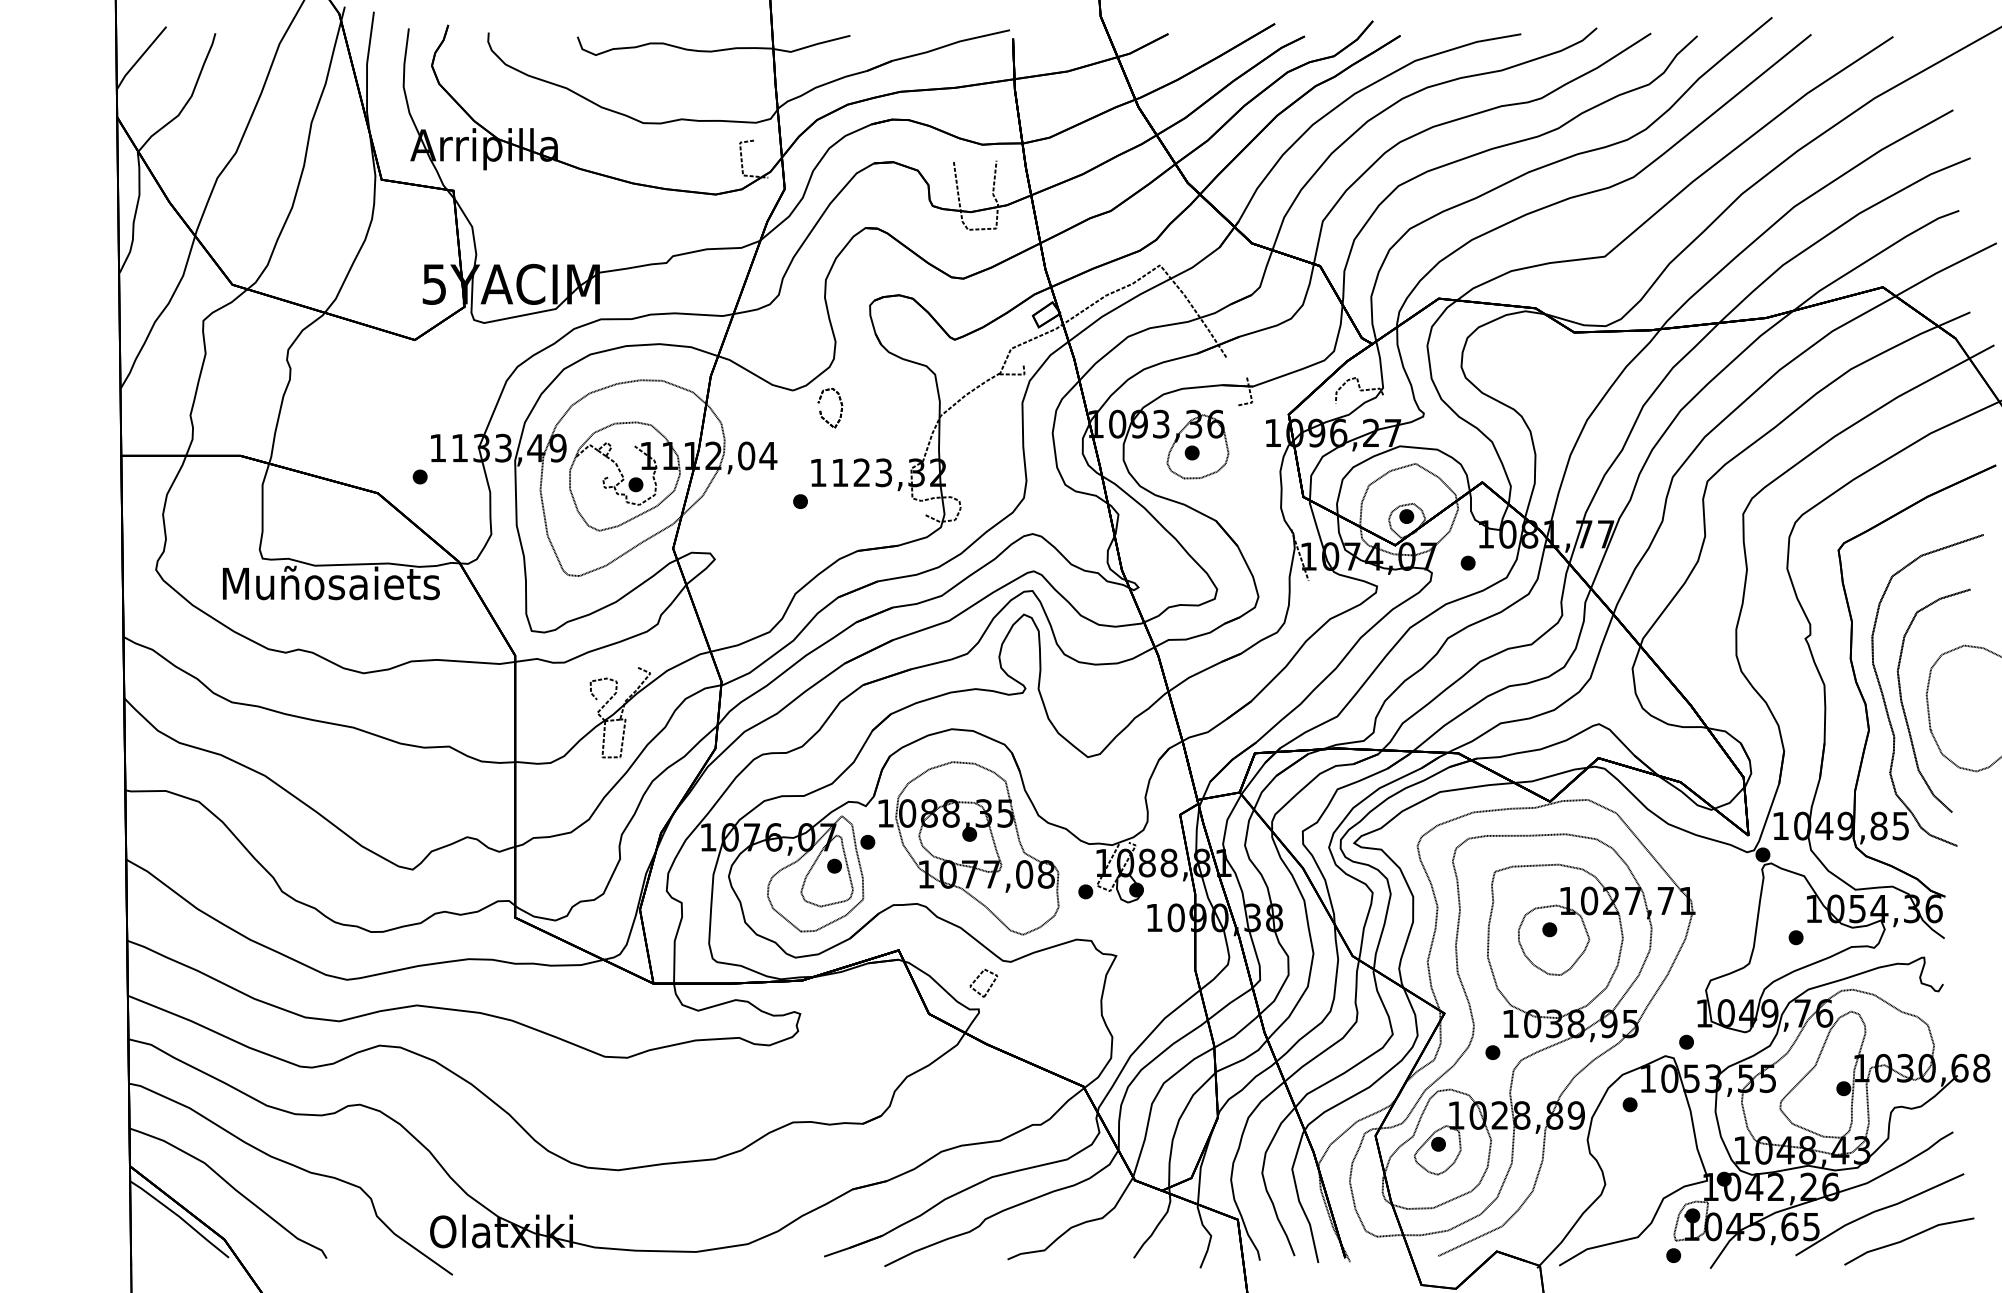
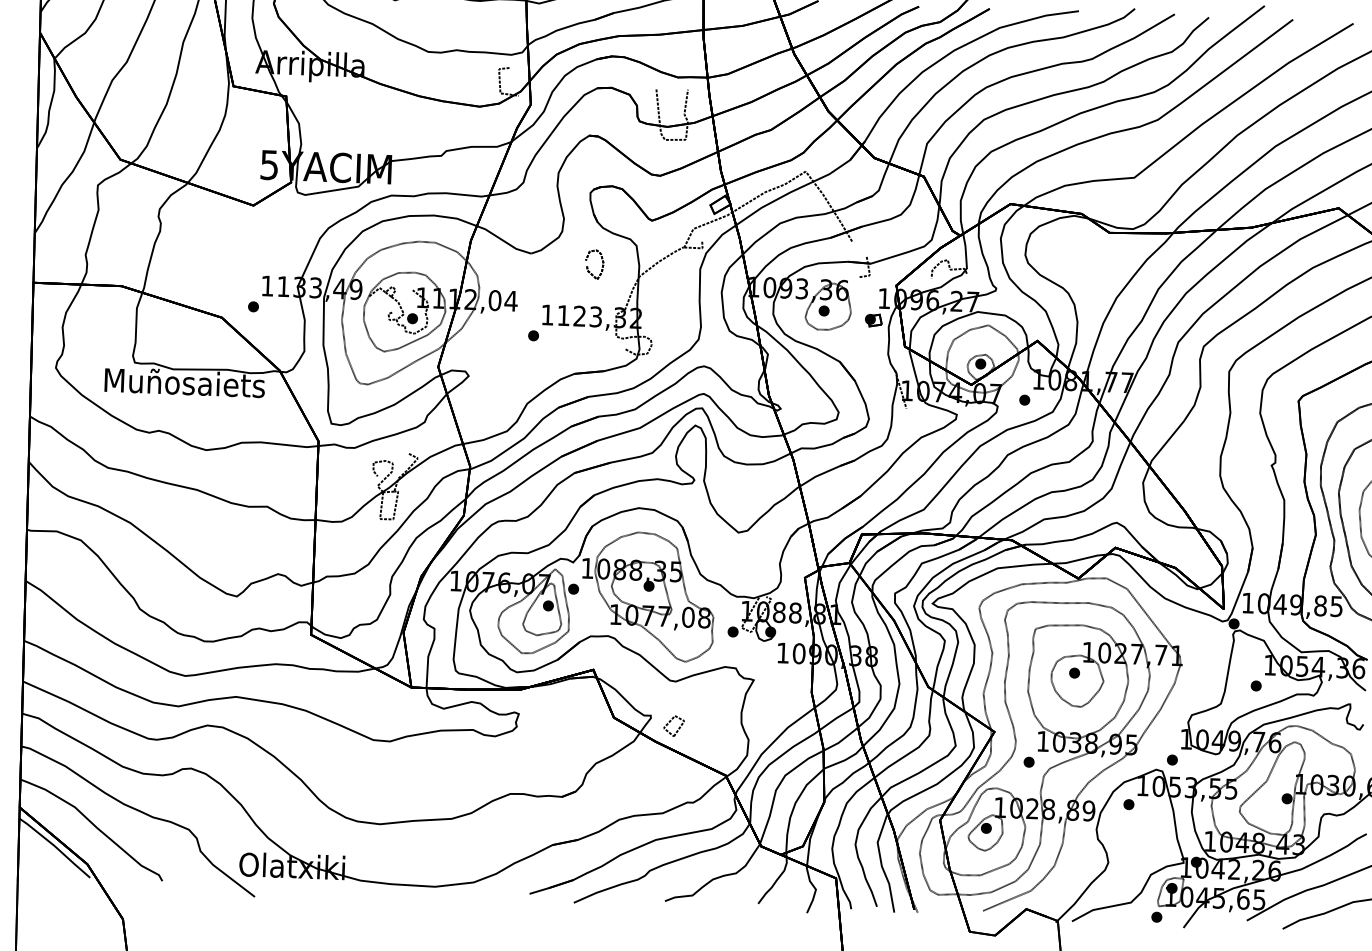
part: (821, 410) -> (588, 266), moved
part: (1259, 463) -> (873, 320), added
part: (978, 978) -> (670, 722), moved

